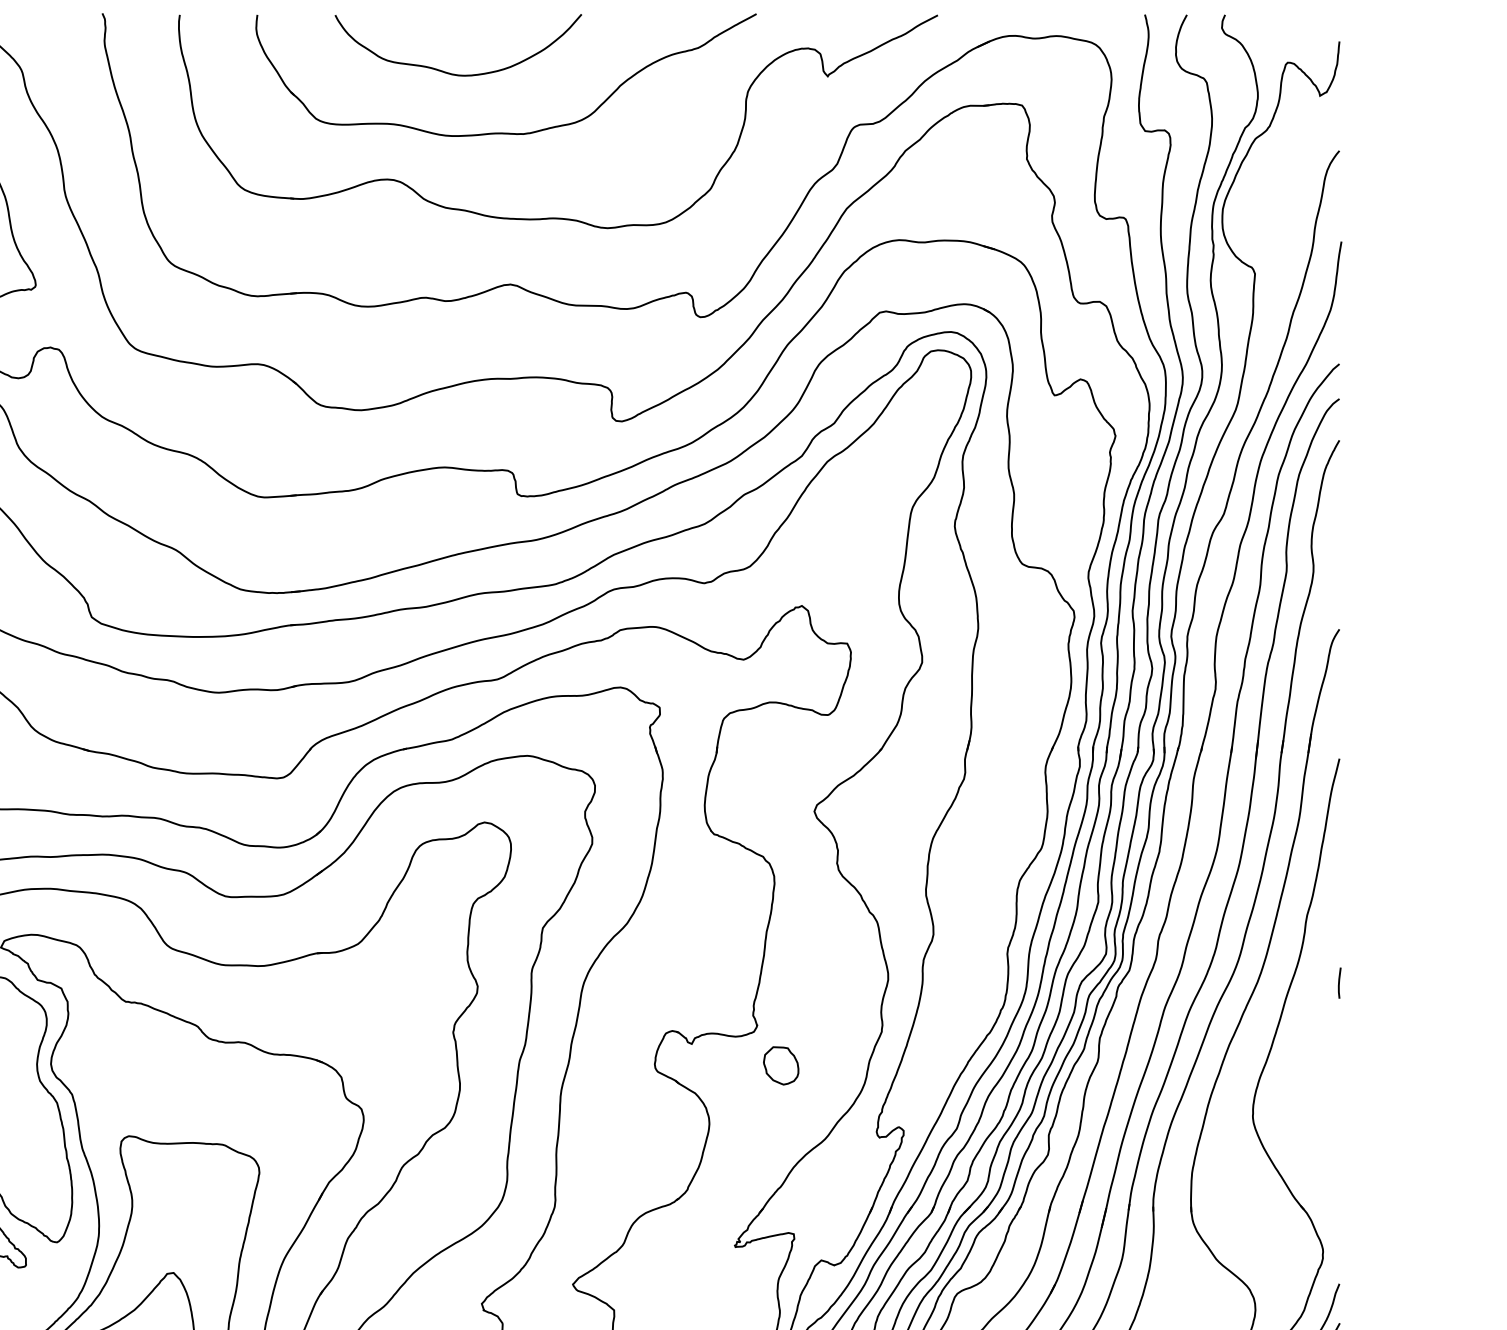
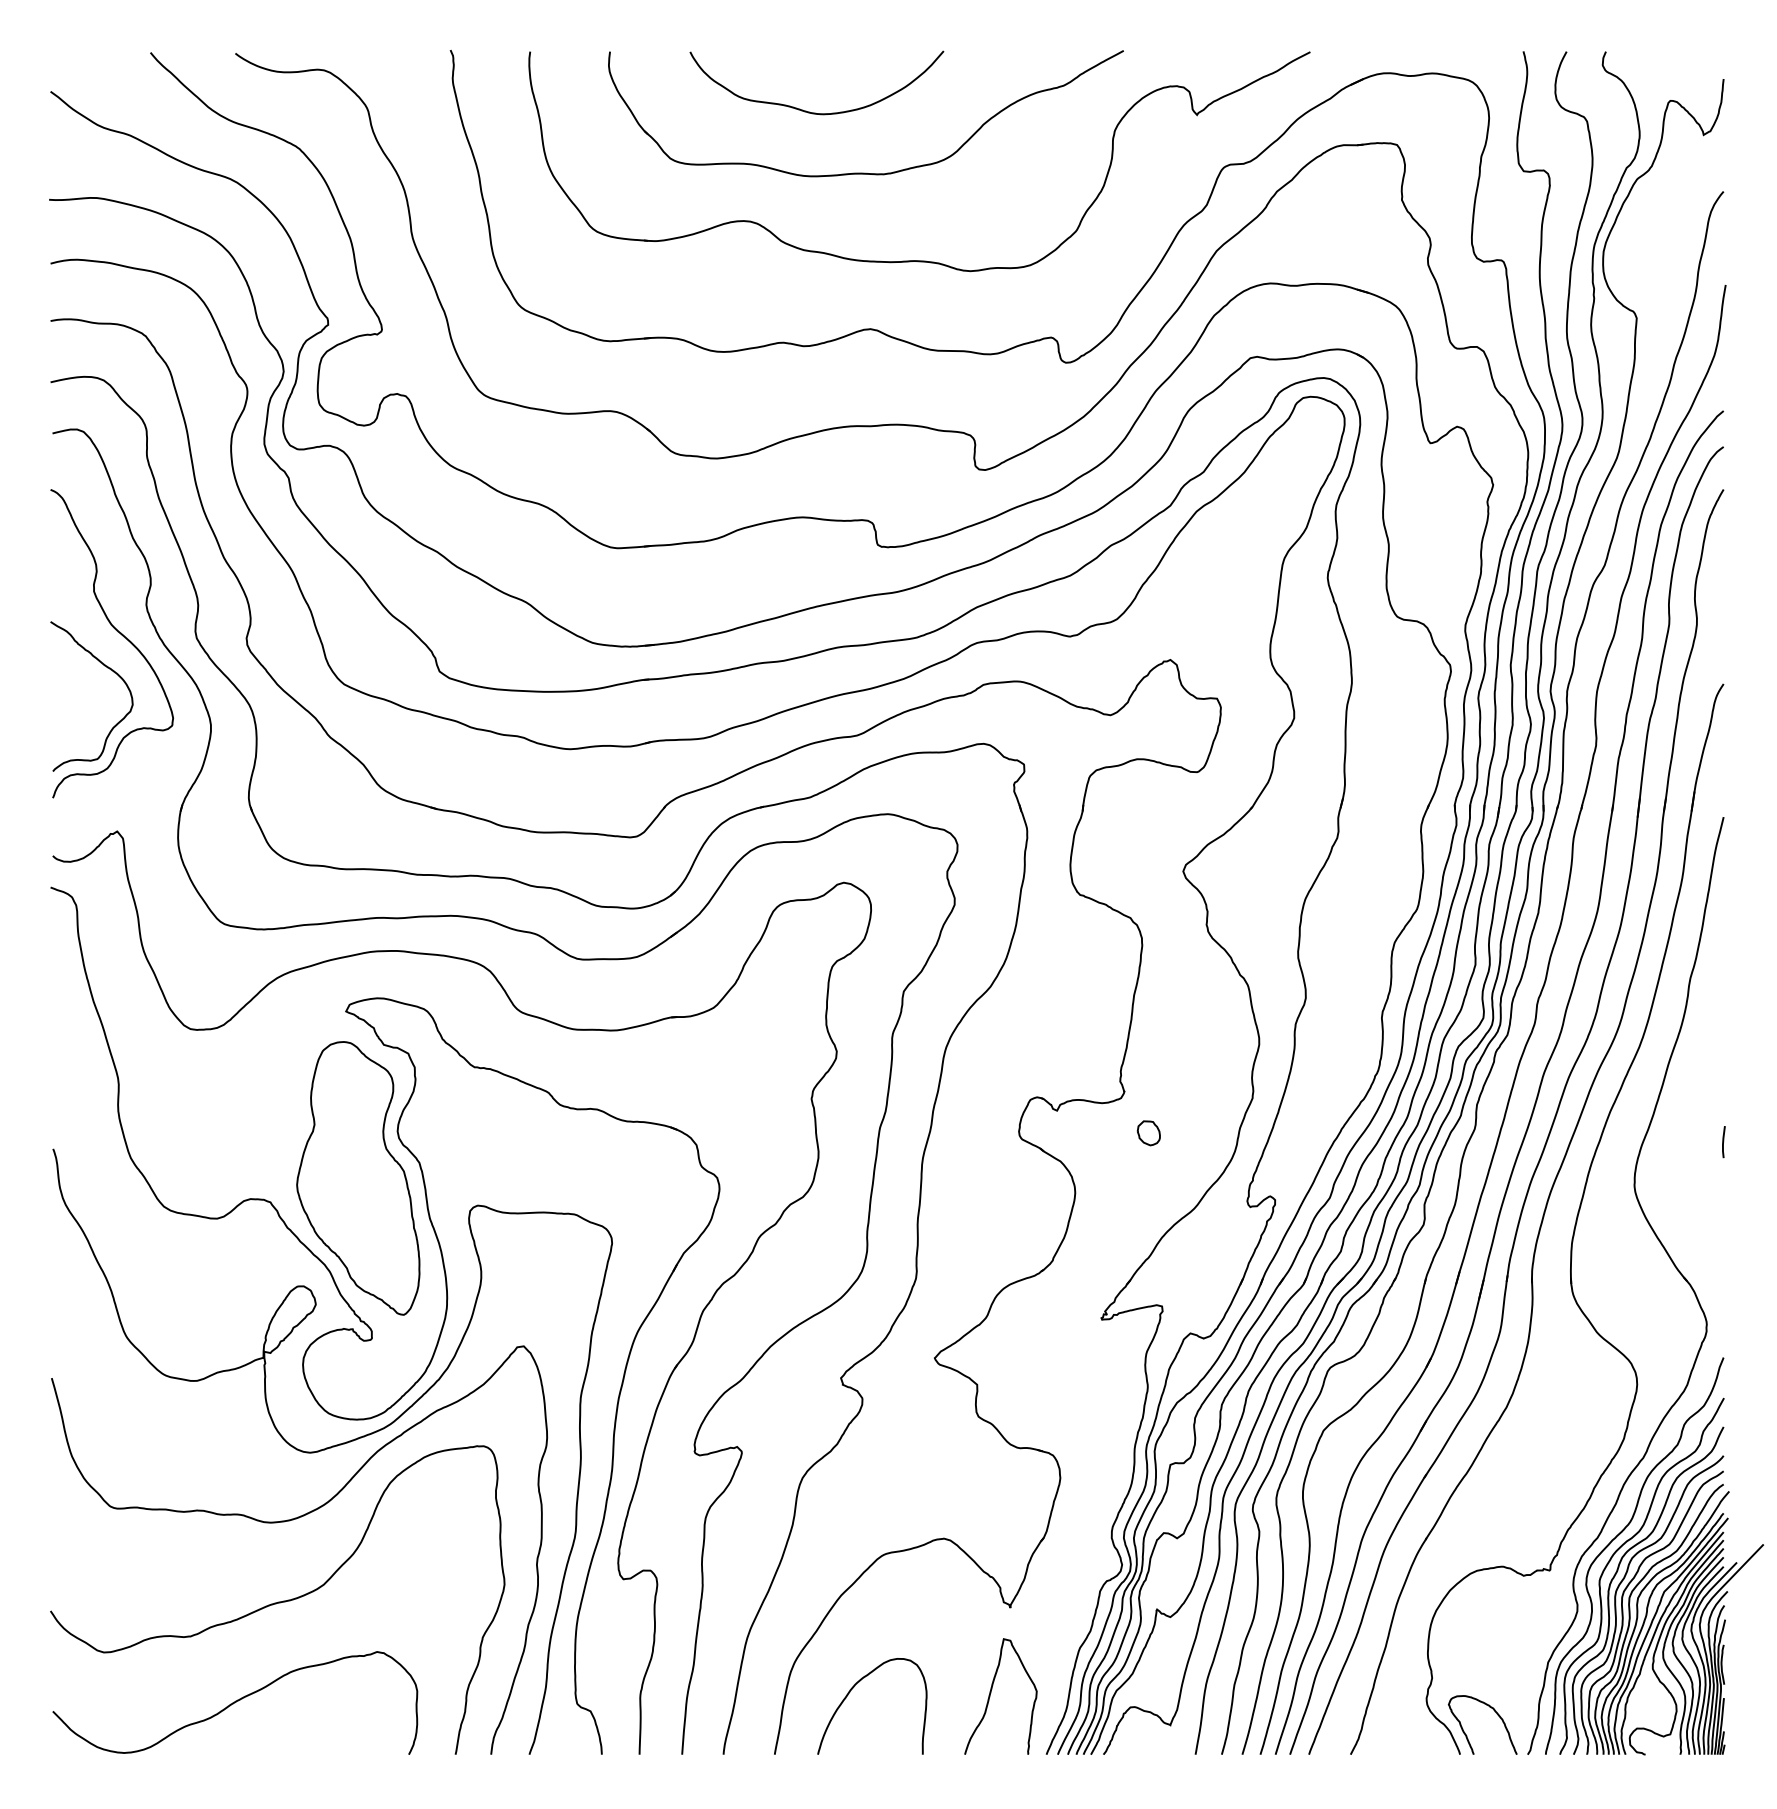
line: (1339, 983) -> (1723, 1142), moved
part: (780, 1066) -> (1148, 1133), size x0.62

